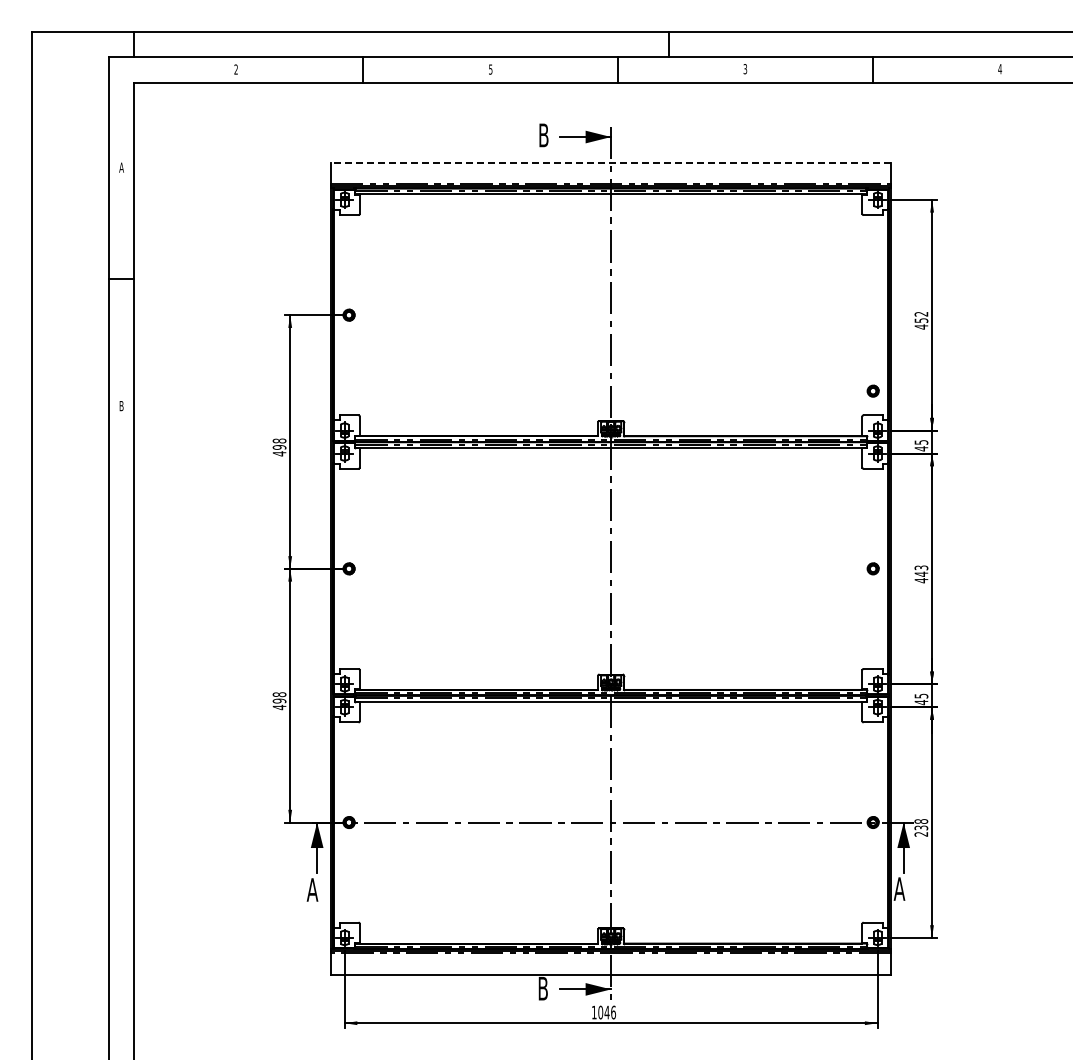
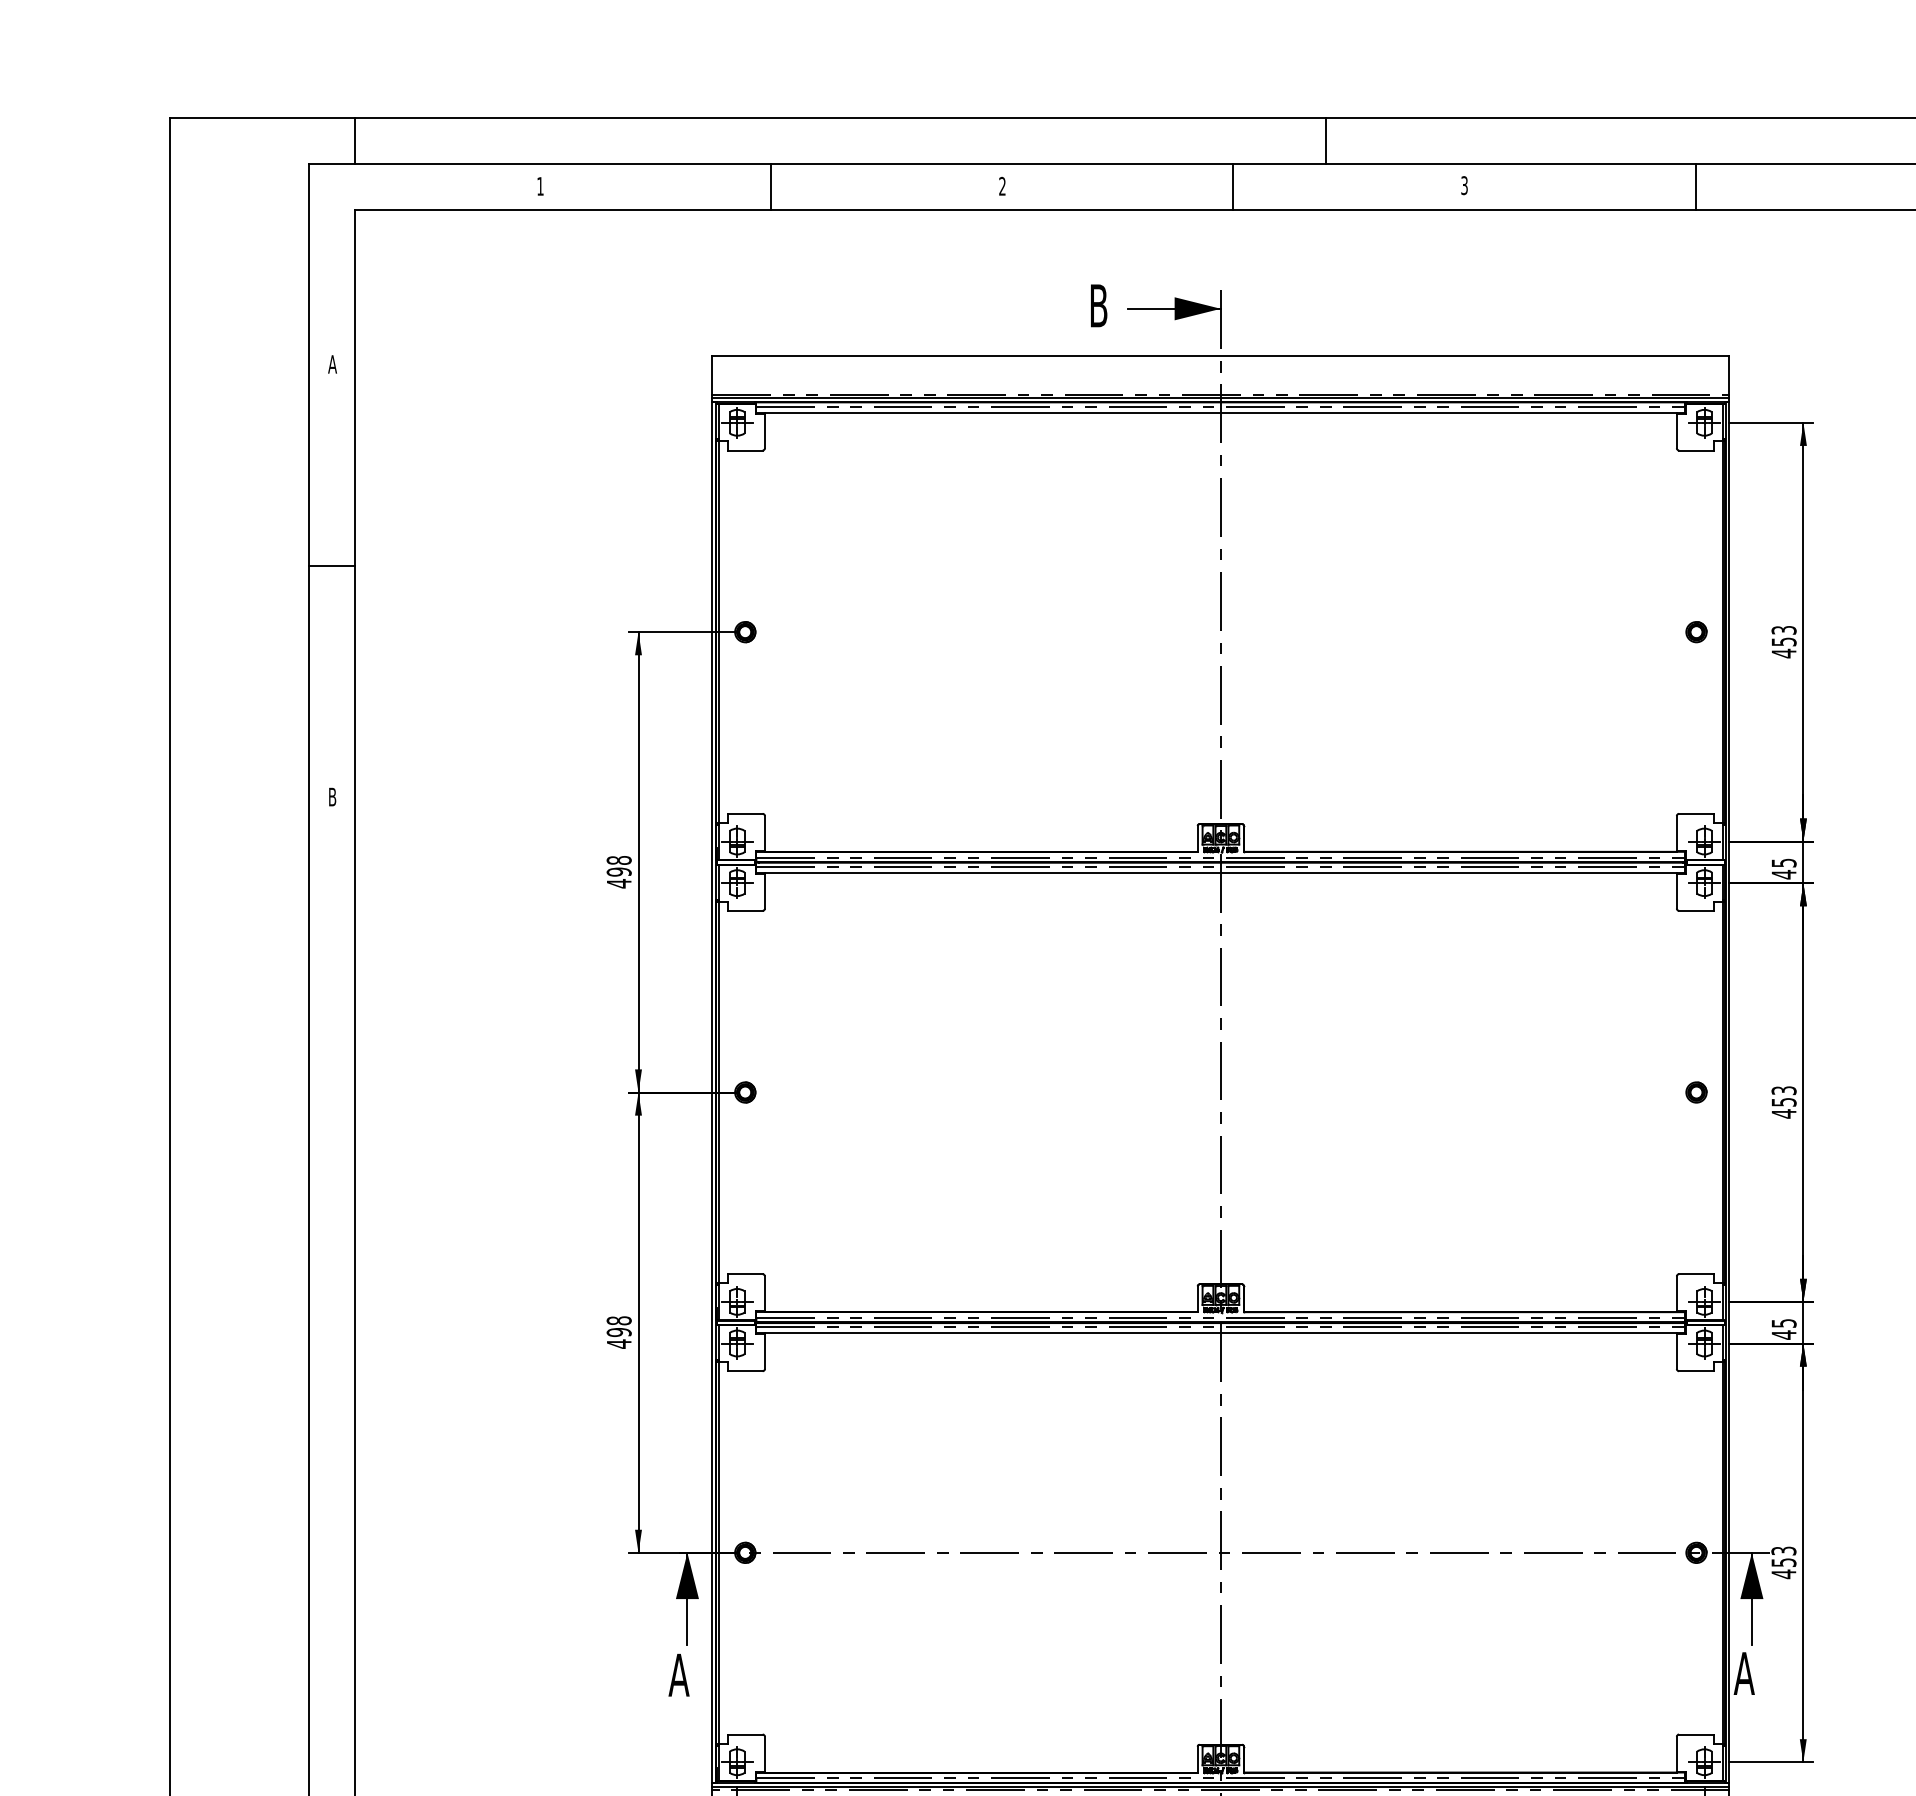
text: (235, 69) -> (539, 186), 2 -> 1
text: (490, 69) -> (1002, 186), 5 -> 2
line: (610, 162) -> (1219, 355), dashed -> solid
text: (921, 313) -> (1784, 629), 452 -> 453
part: (872, 390) -> (1695, 630), moved
text: (921, 573) -> (1784, 1100), 443 -> 453
text: (921, 827) -> (1784, 1561), 238 -> 453

